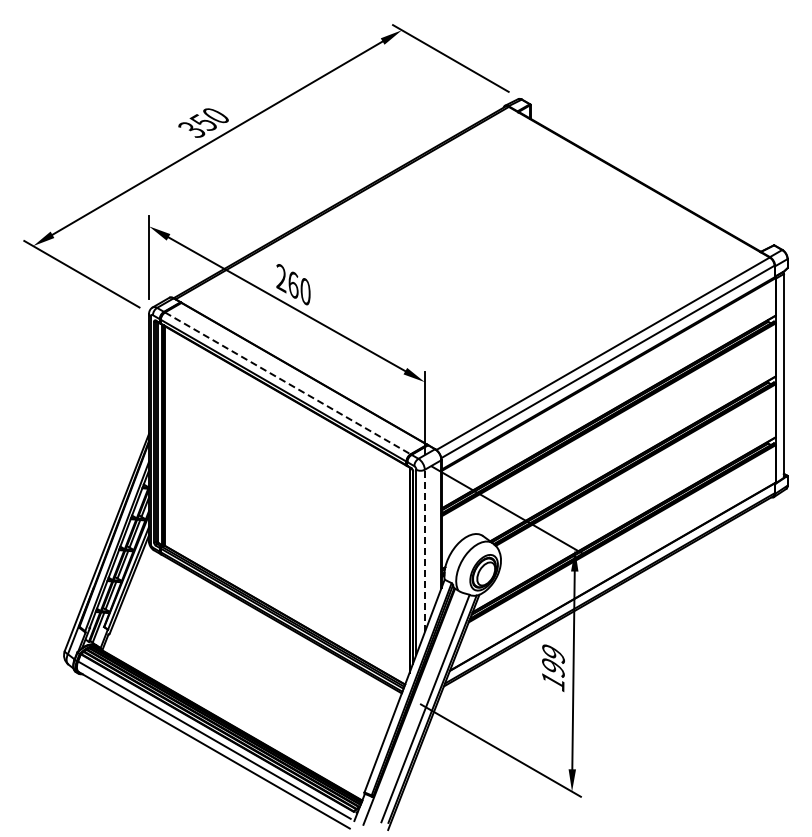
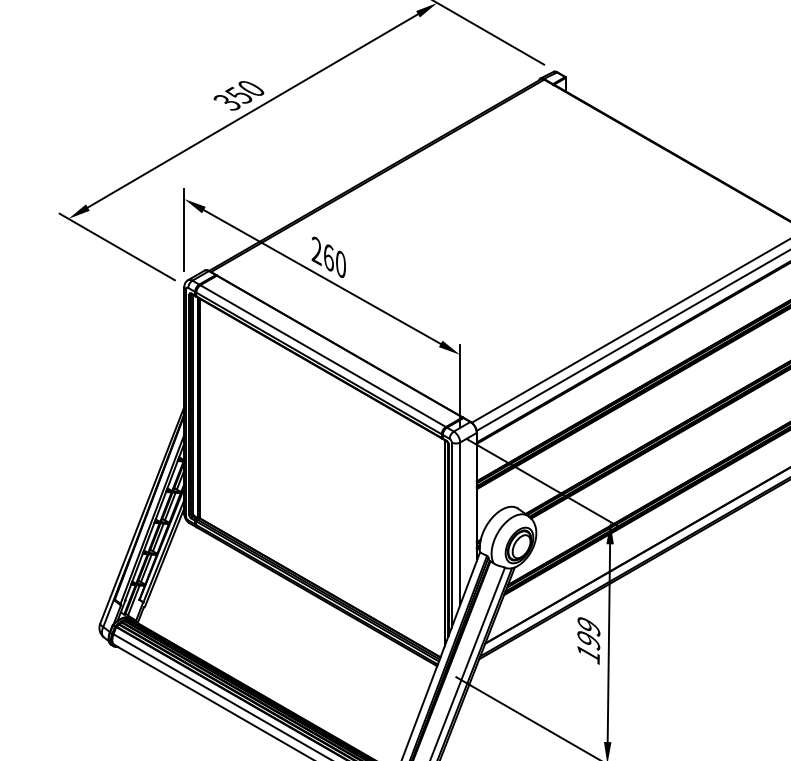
line: (287, 383) -> (322, 356), dashed -> solid
line: (424, 550) -> (459, 523), dashed -> solid

